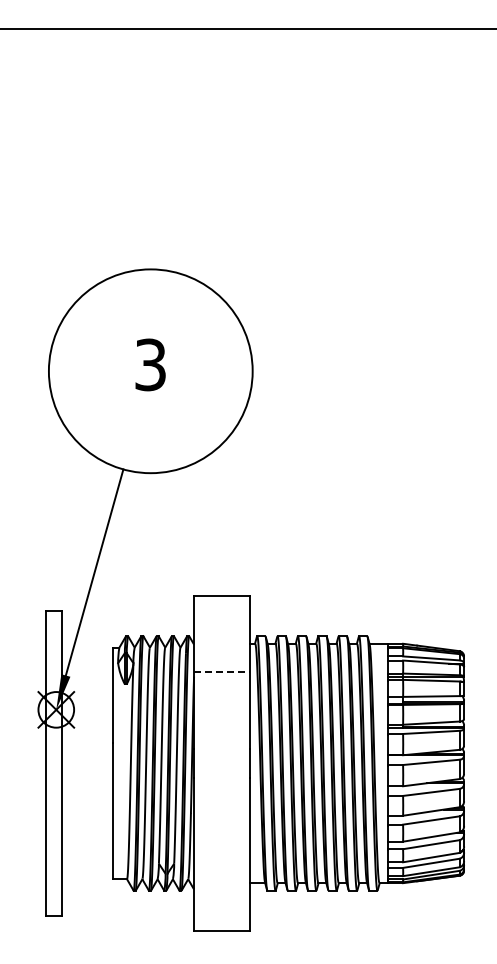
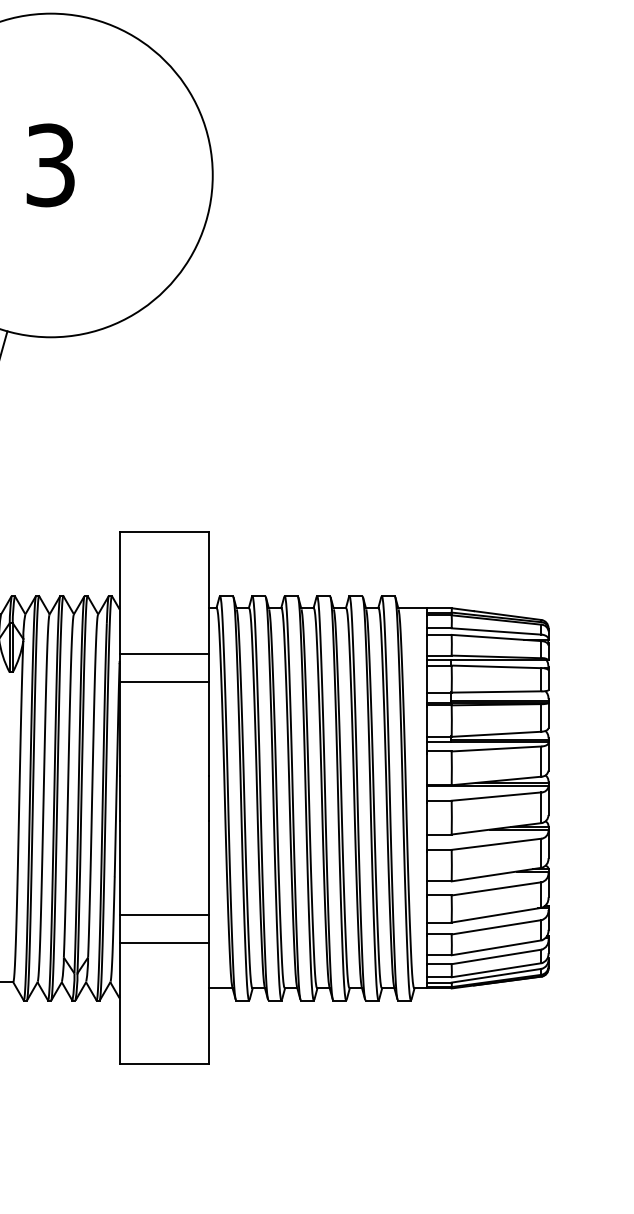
line: (222, 672) -> (164, 653), dashed -> solid
line: (222, 689) -> (164, 680), added
line: (222, 837) -> (164, 915), added
line: (222, 854) -> (164, 942), added

